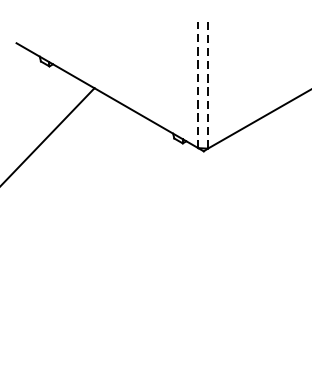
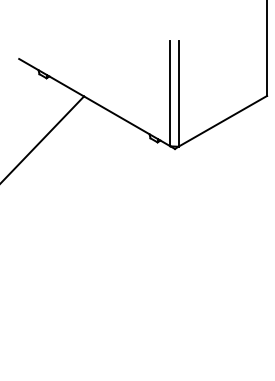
line: (198, 84) -> (170, 93), dashed -> solid
line: (207, 84) -> (178, 93), dashed -> solid

